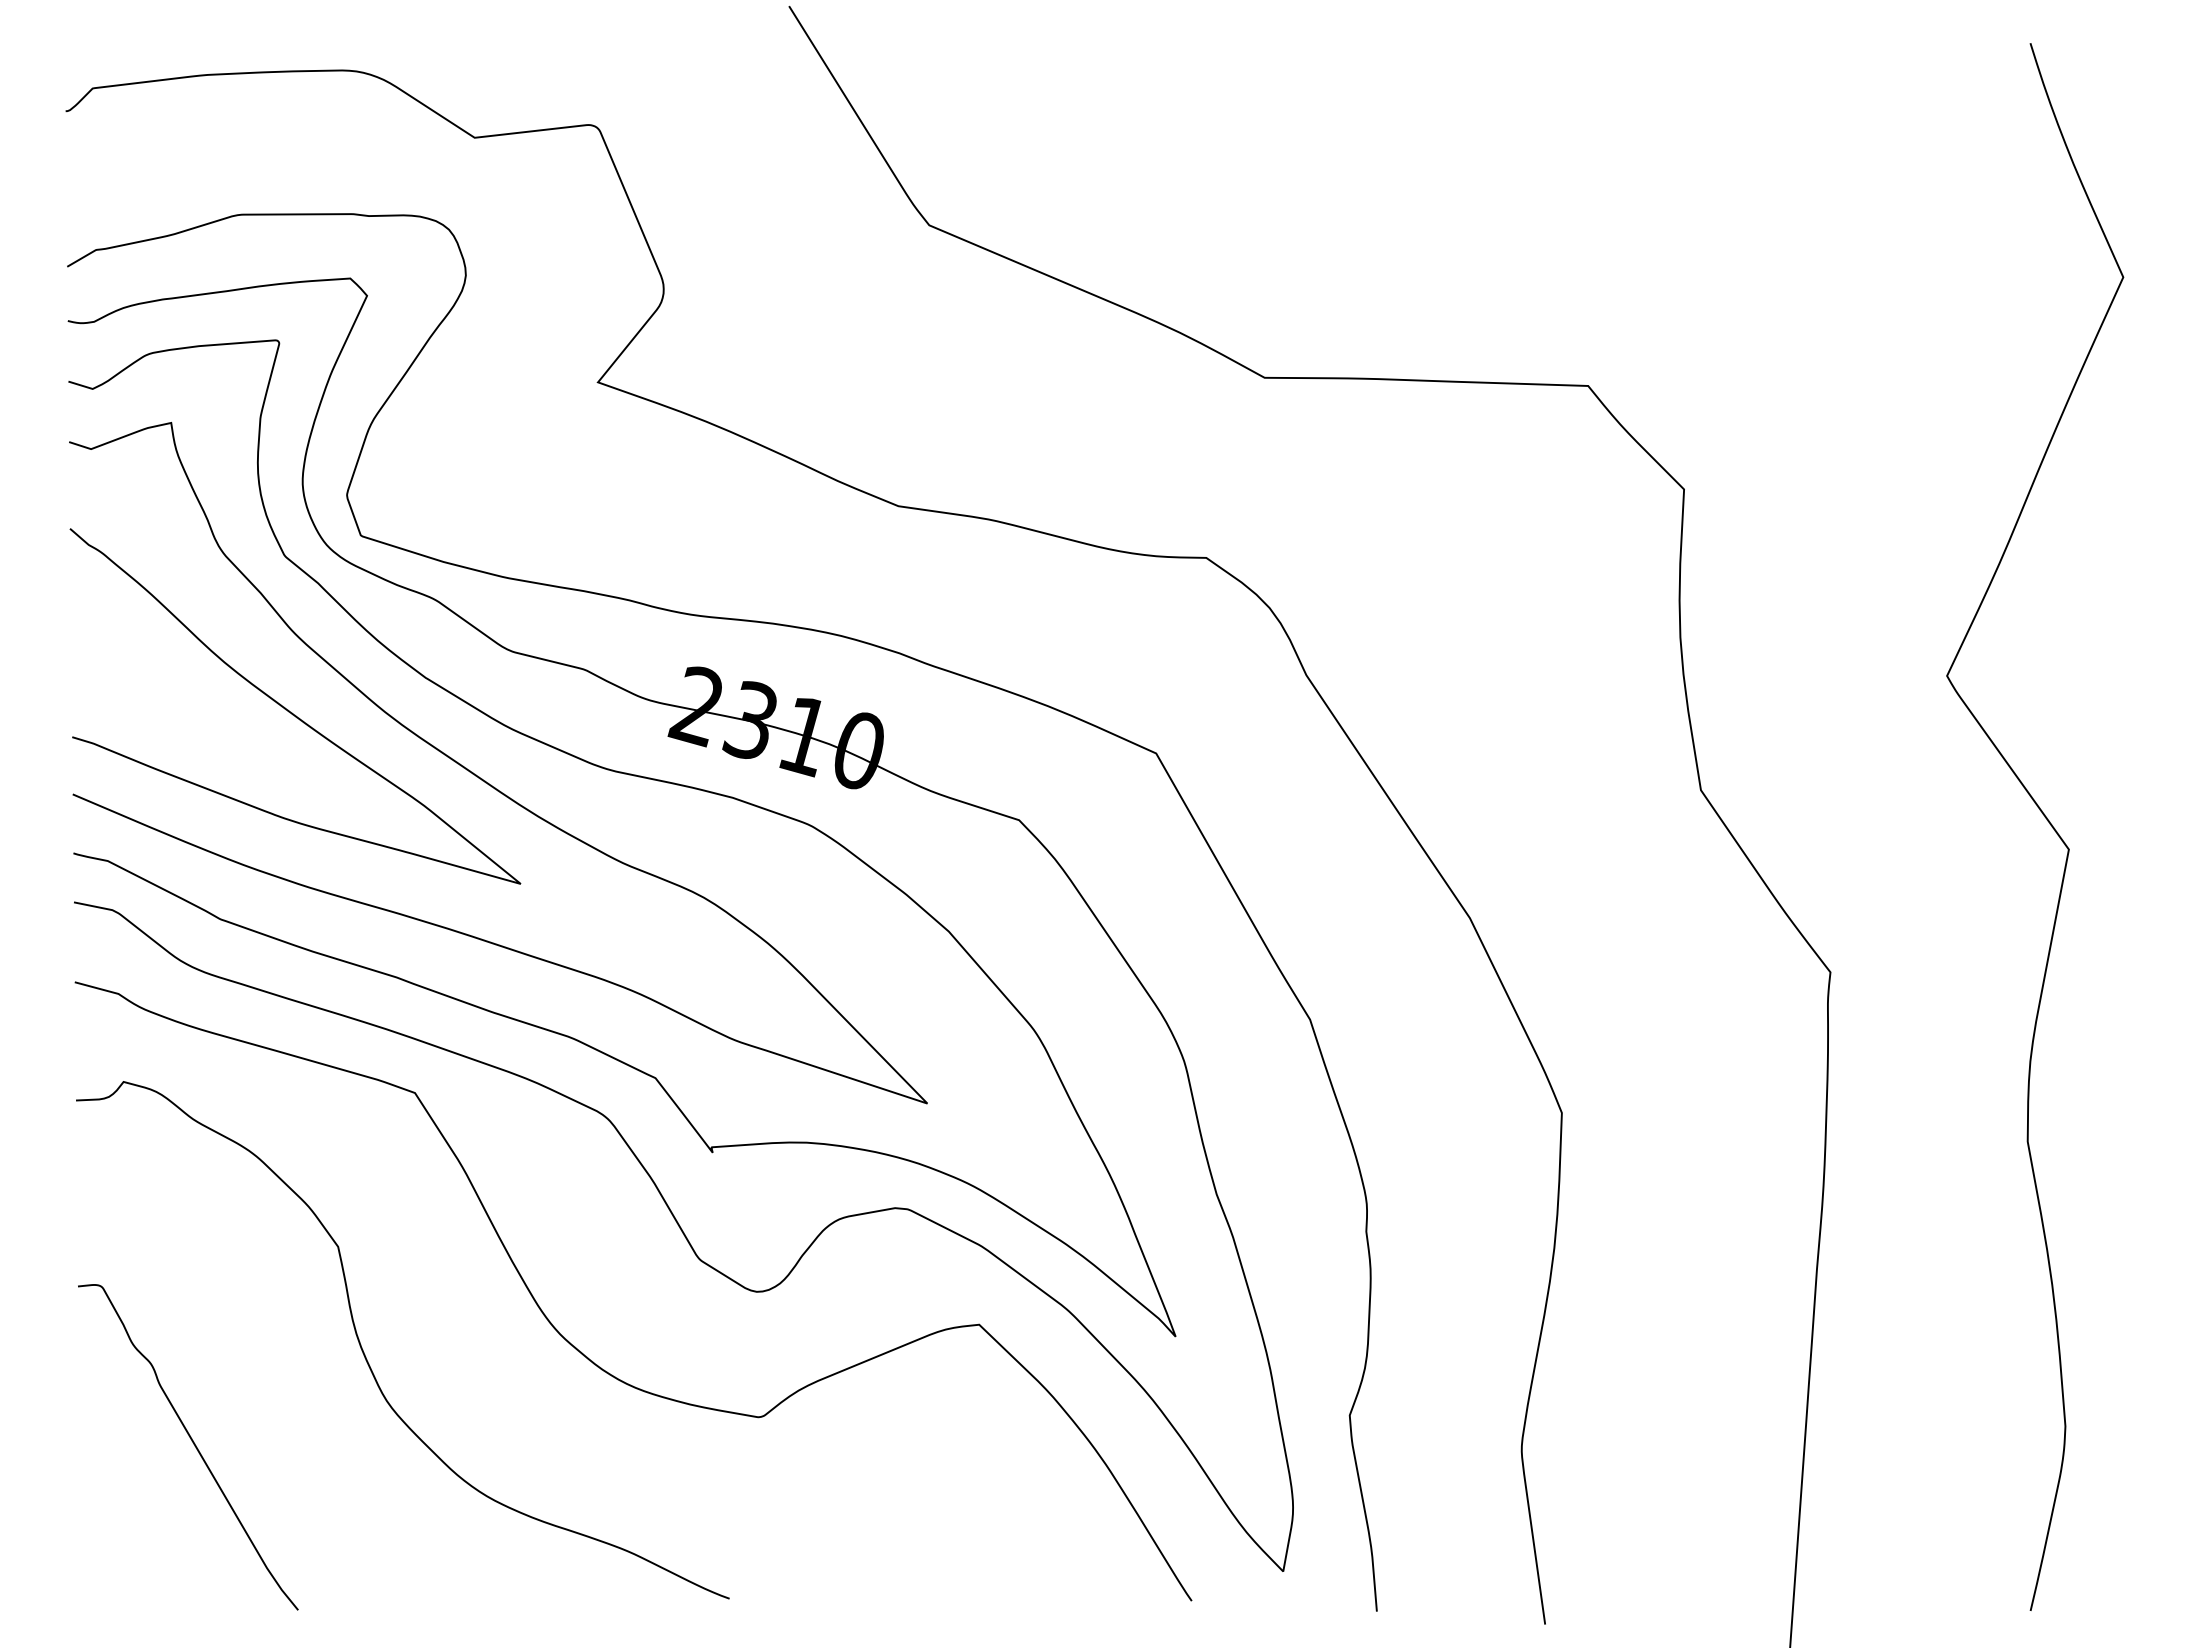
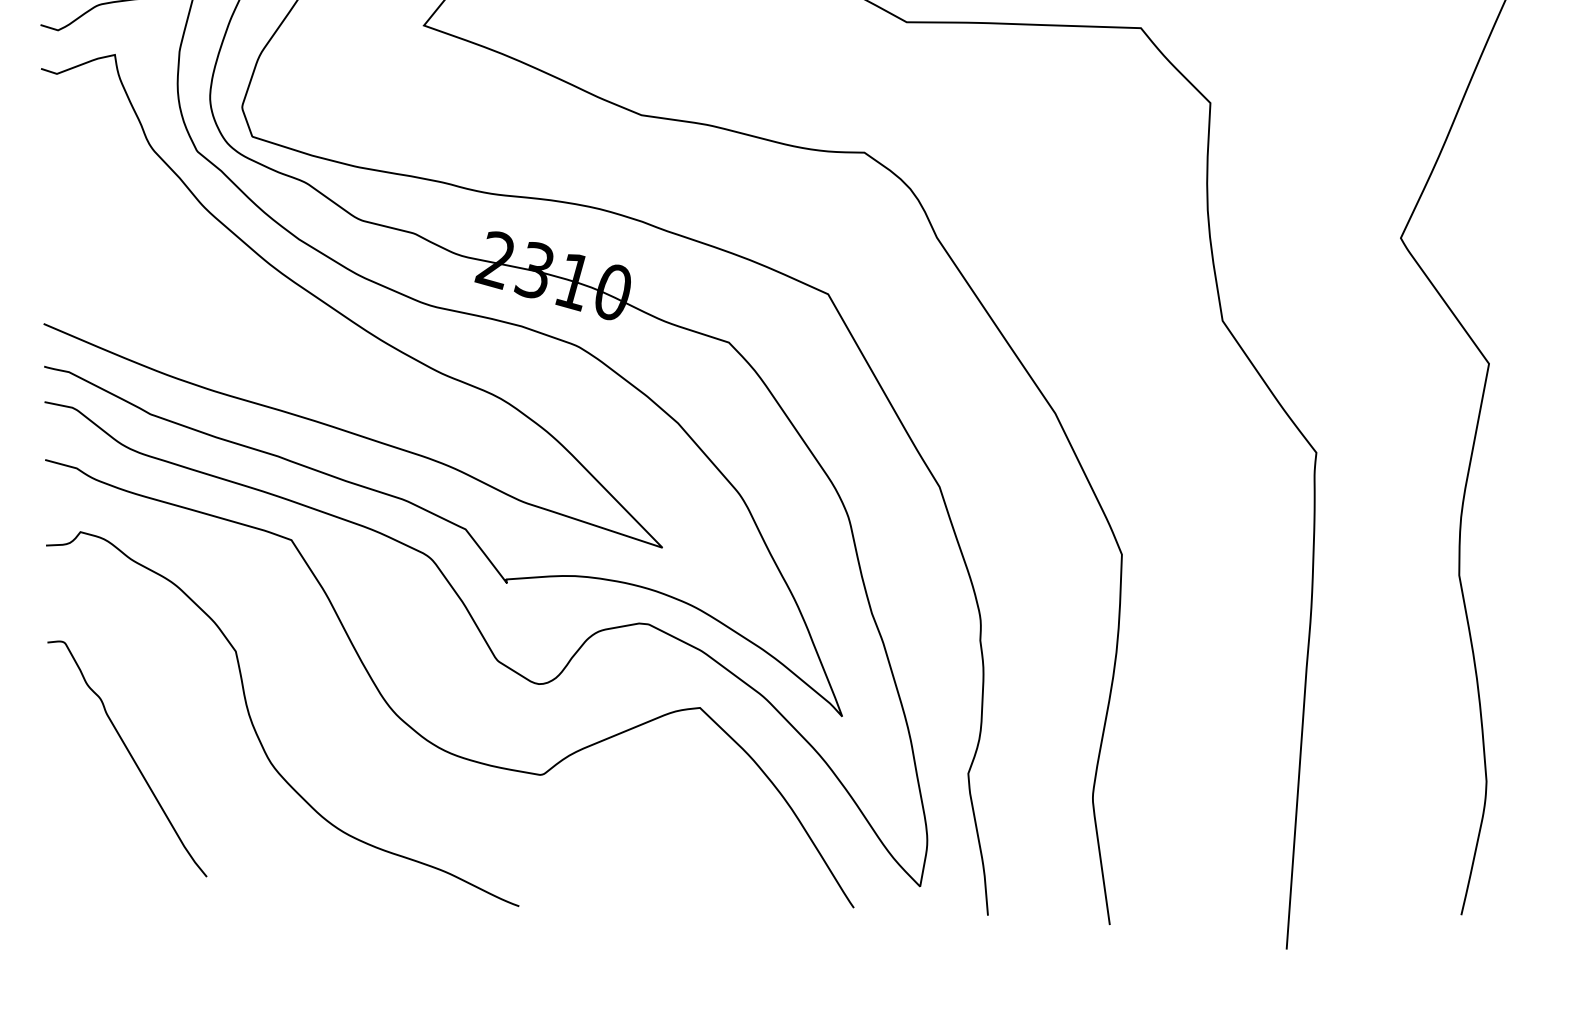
curve: (292, 712) -> (202, 264), removed
curve: (193, 1444) -> (131, 757), moved

